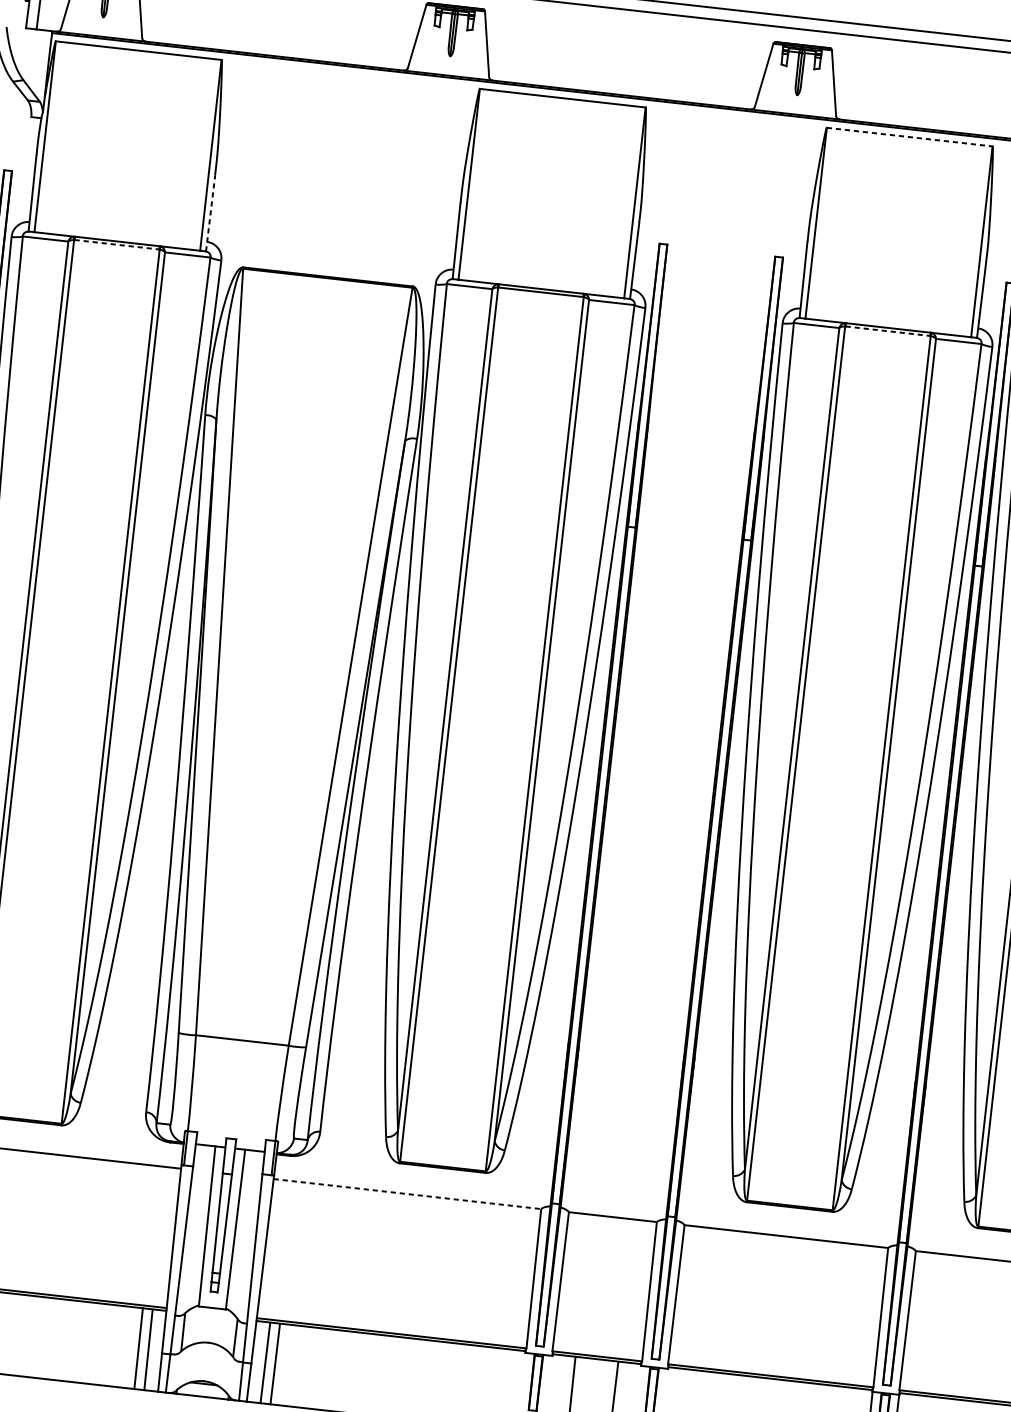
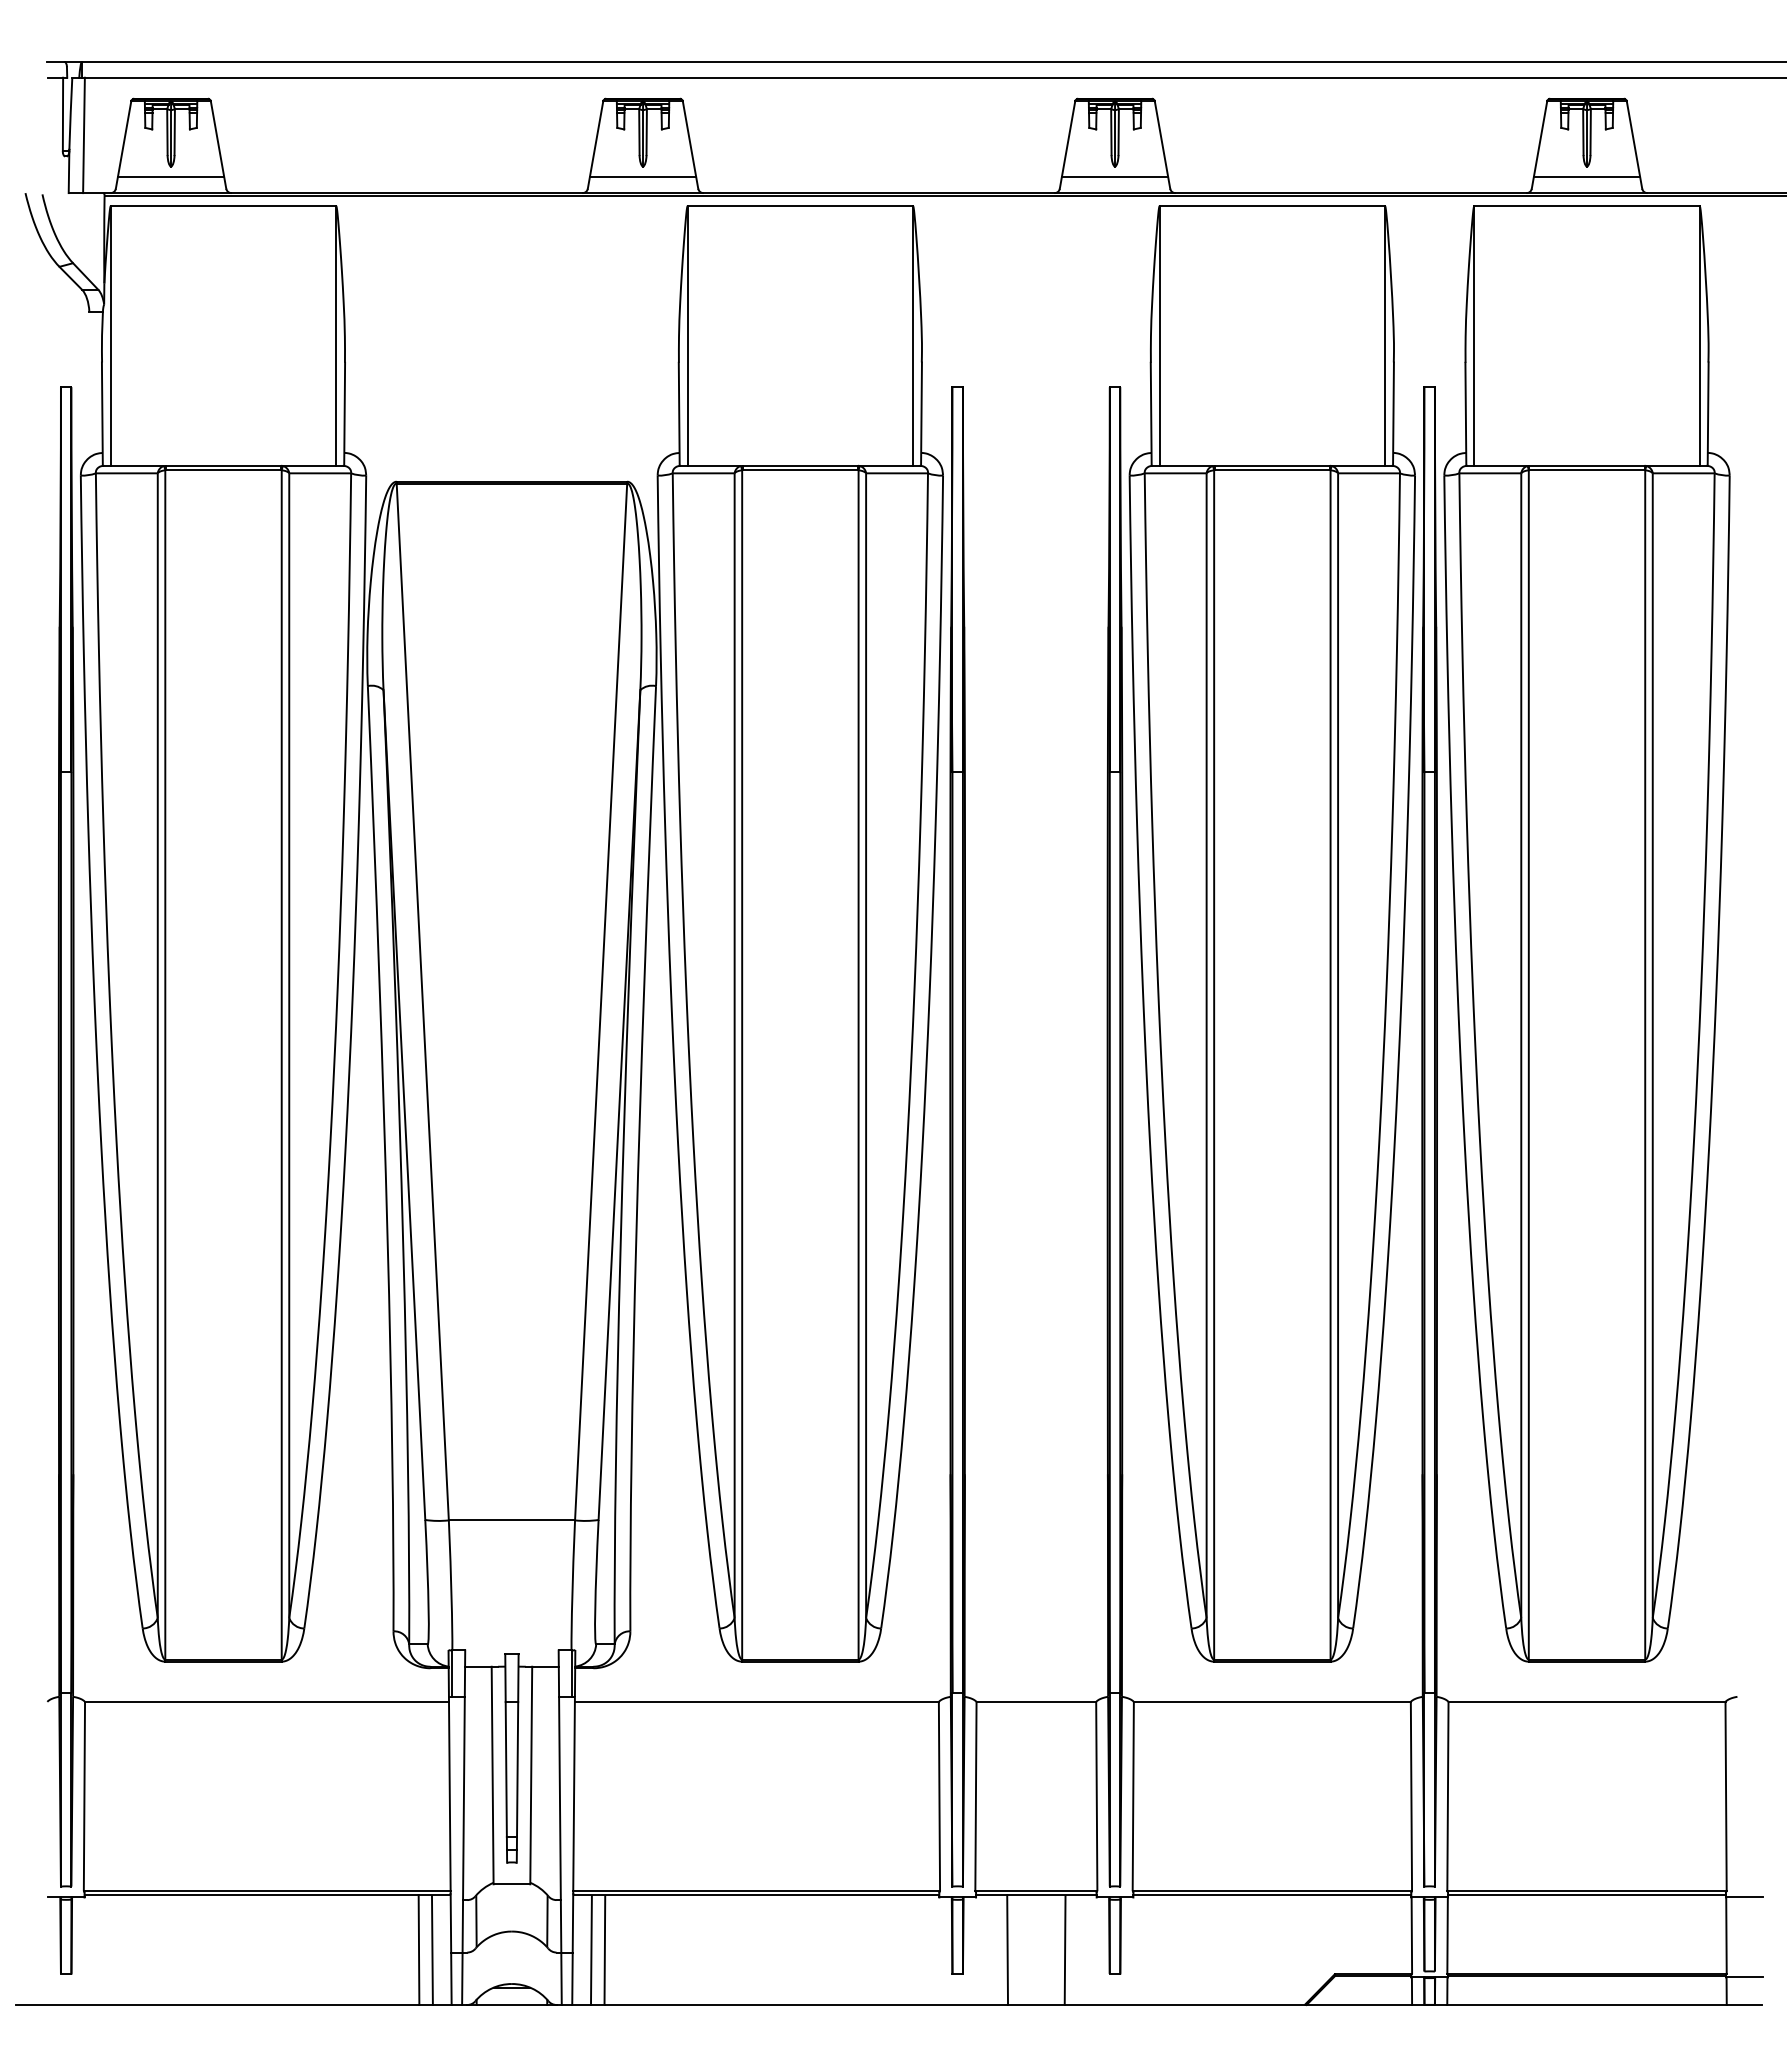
line: (102, 25) -> (170, 177), added
line: (449, 64) -> (642, 177), added
line: (796, 103) -> (1114, 177), added
line: (909, 137) -> (1272, 206), dashed -> solid
line: (210, 213) -> (344, 414), dashed -> solid
line: (116, 244) -> (223, 470), dashed -> solid
line: (888, 331) -> (1272, 470), dashed -> solid
line: (407, 1193) -> (756, 1701), dashed -> solid

